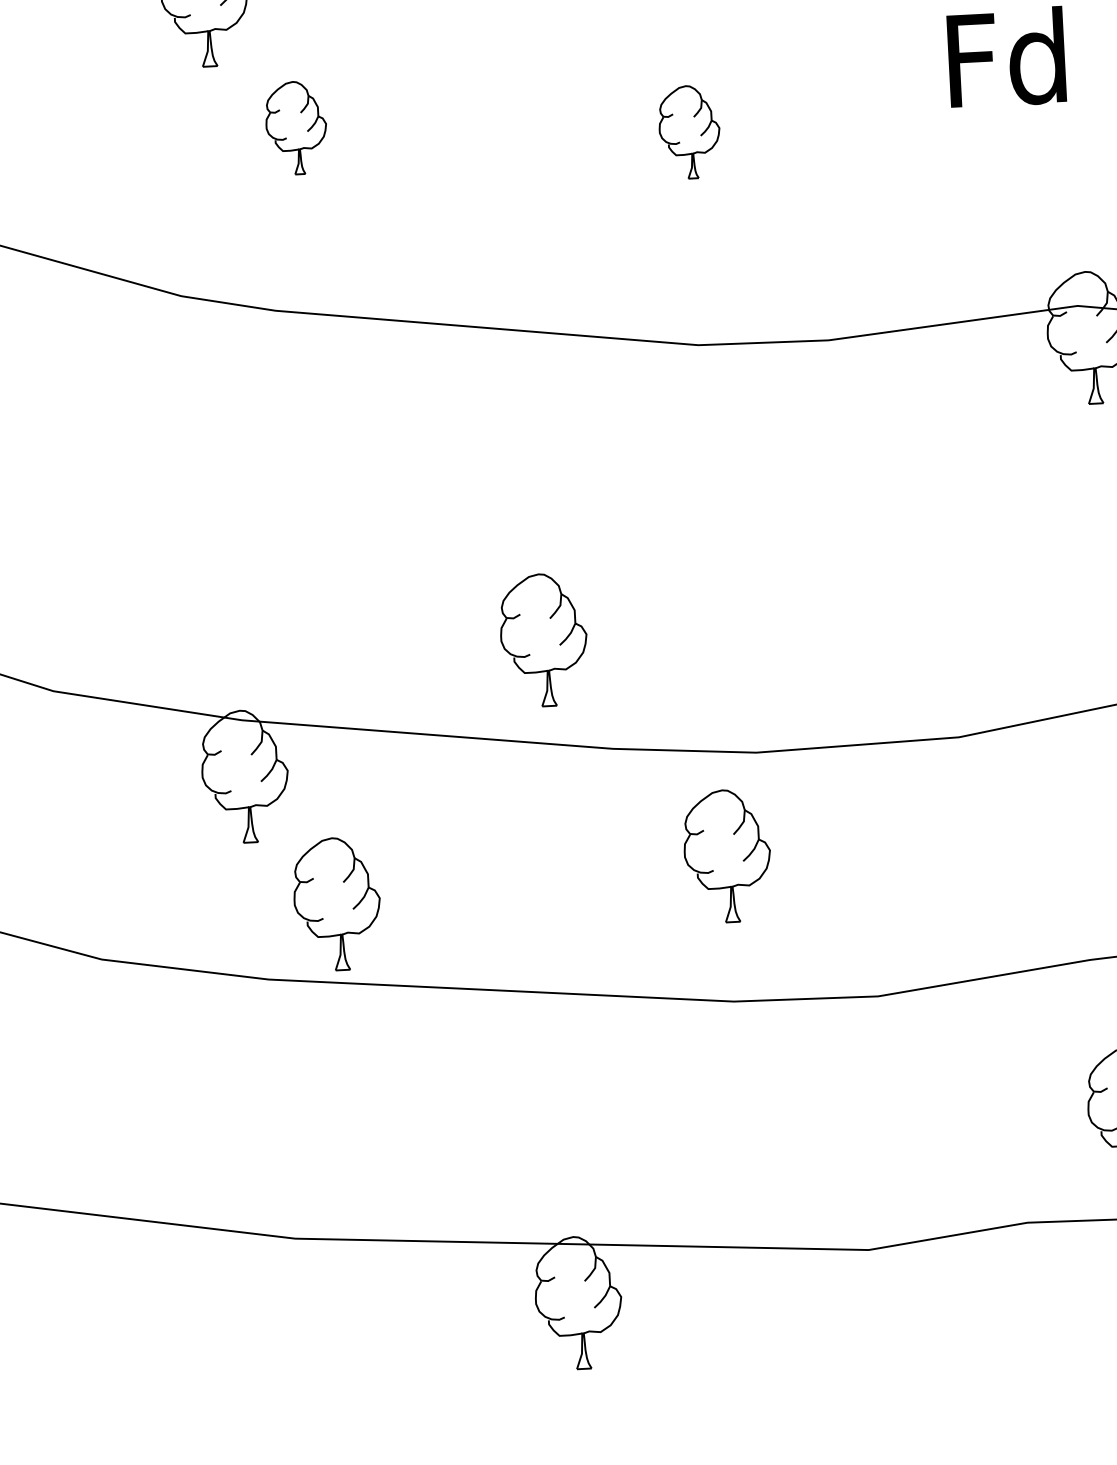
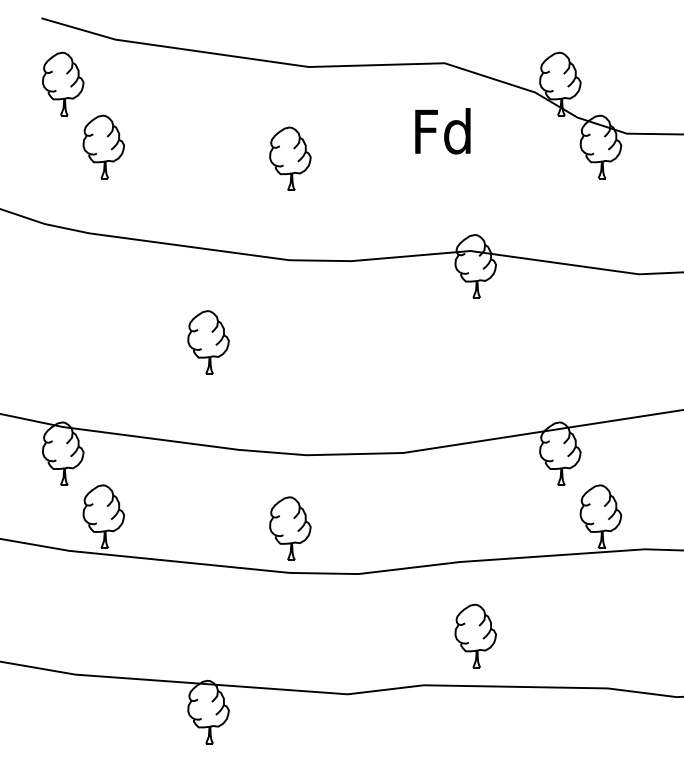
part: (295, 126) -> (103, 146), size x1.43
part: (689, 131) -> (290, 158), size x1.43
part: (543, 640) -> (208, 342), moved
part: (727, 855) -> (290, 528), moved

